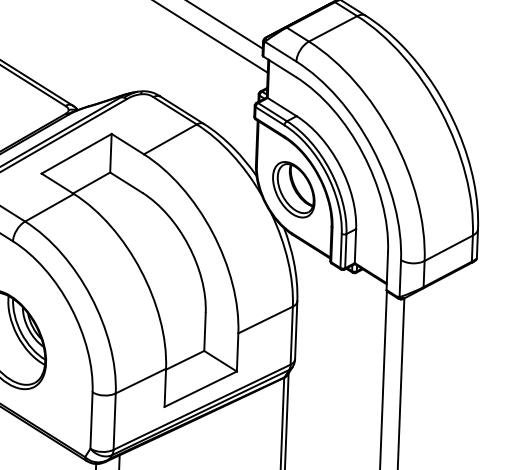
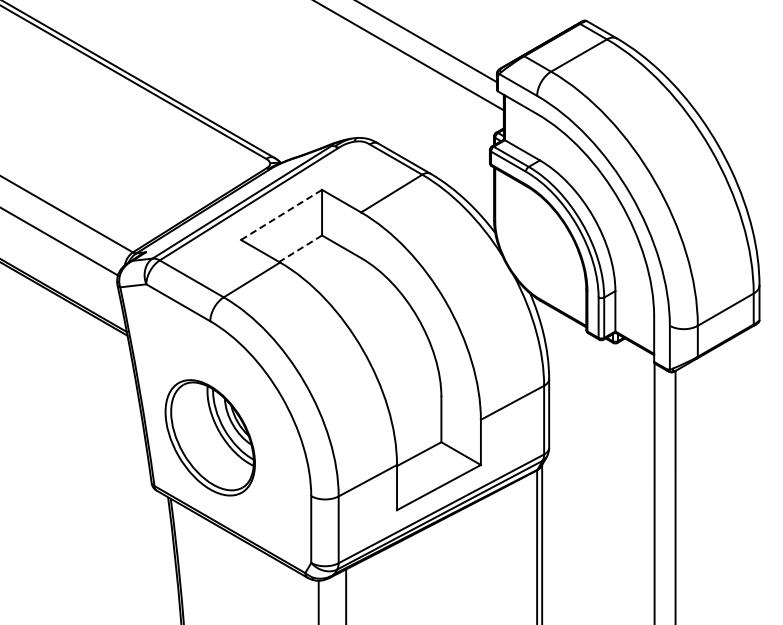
line: (76, 153) -> (281, 214), solid -> dashed
line: (91, 183) -> (300, 249), solid -> dashed
part: (293, 189) -> (539, 247), removed

